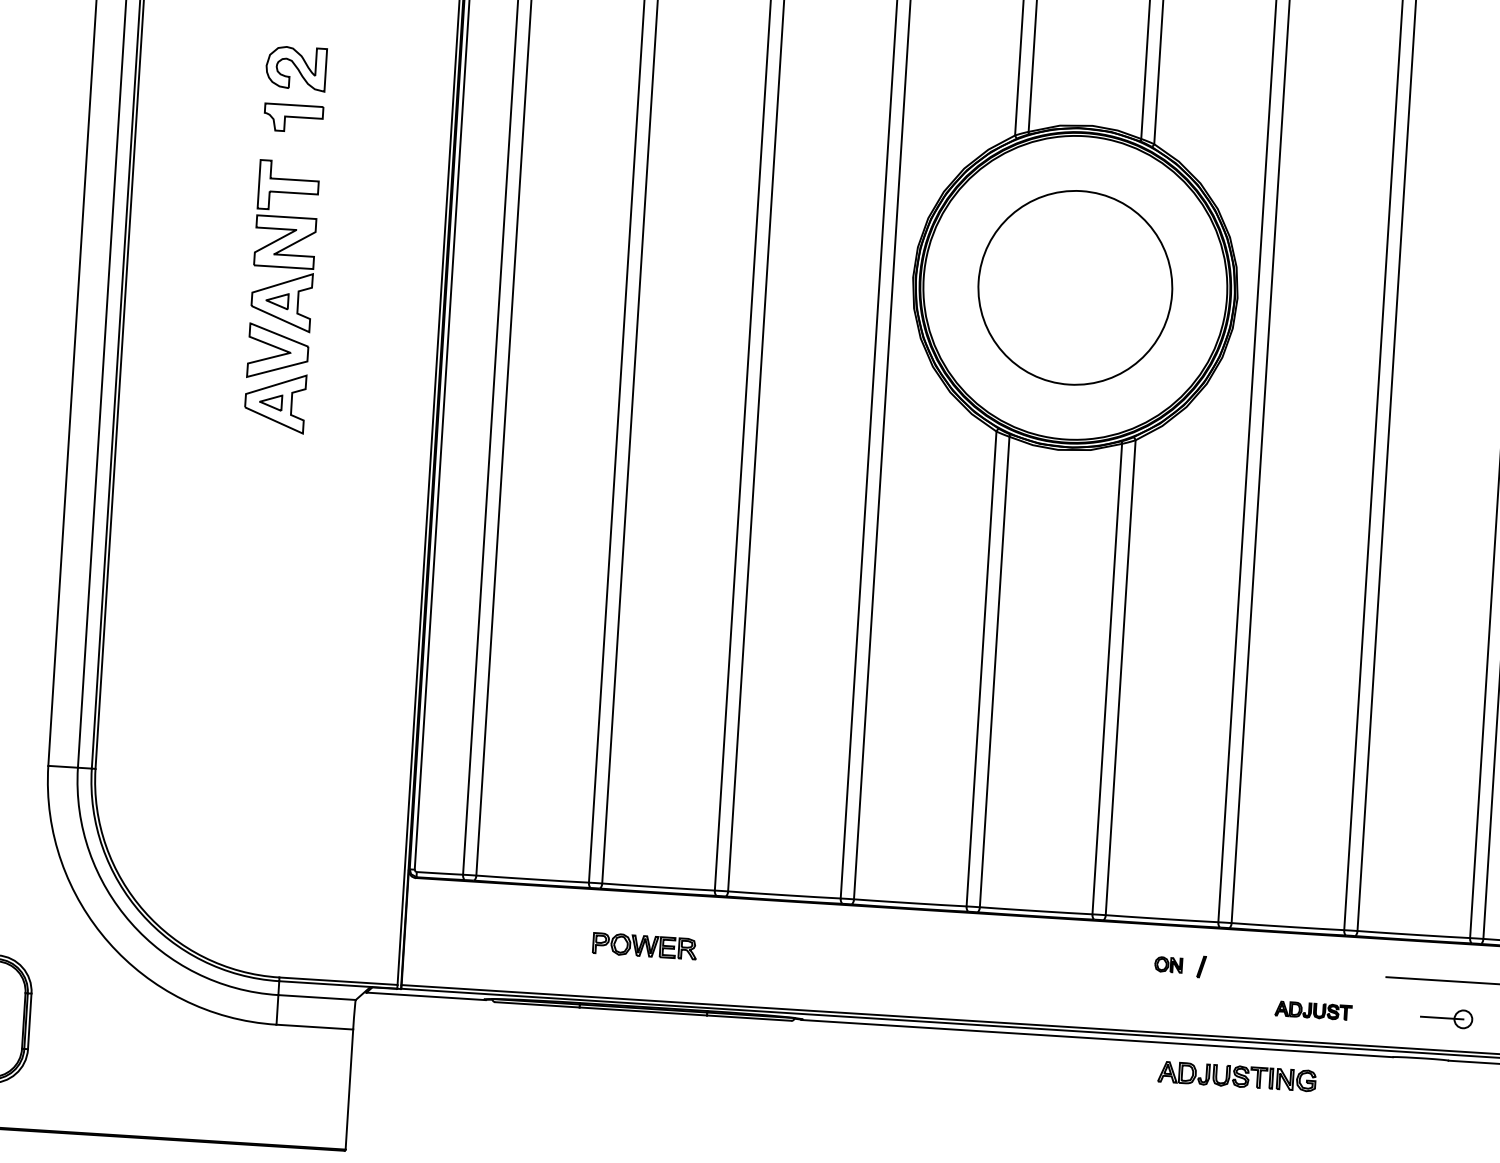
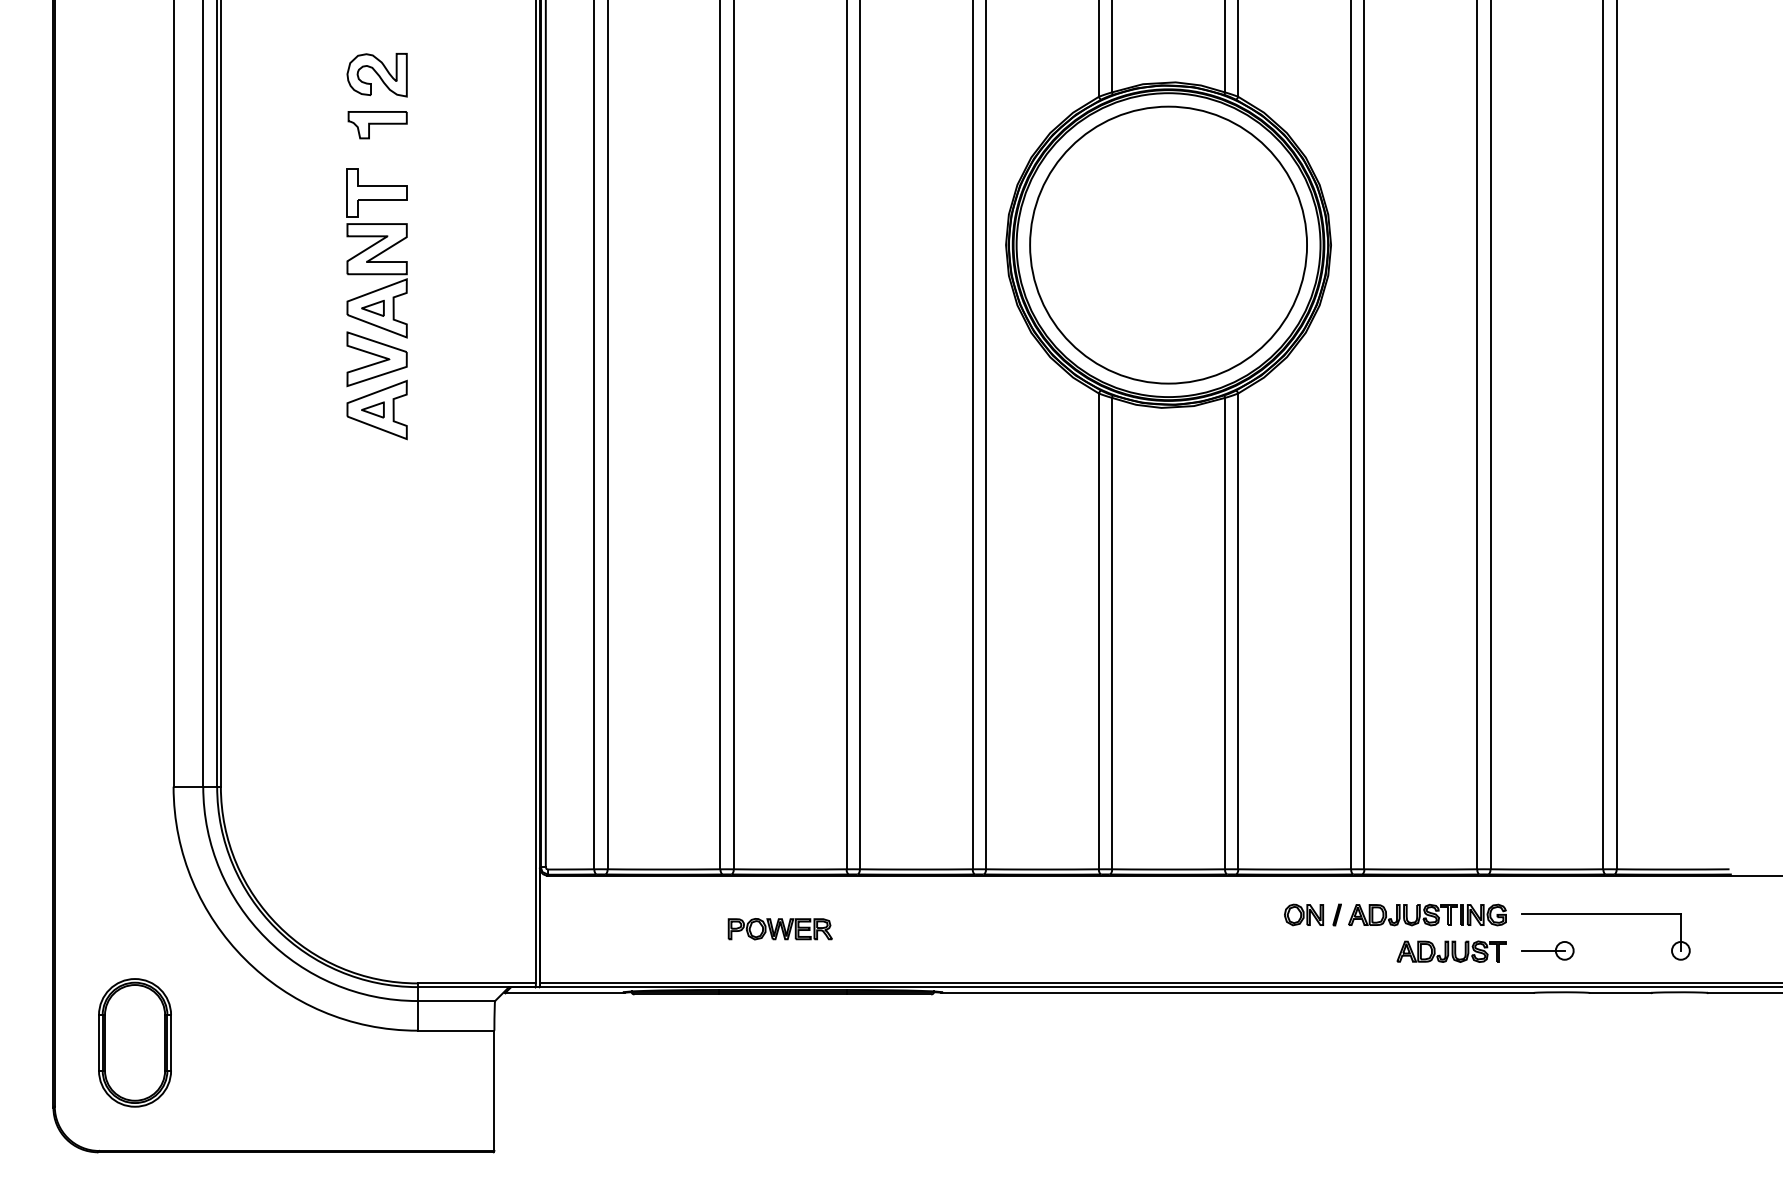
circle: (1075, 287) -> (1168, 244), size x1.43
part: (1168, 964) -> (1304, 914), size x1.43
part: (1313, 1010) -> (1451, 951), size x1.43
part: (1446, 1017) -> (1547, 950), moved
part: (1237, 1075) -> (1427, 914), moved

